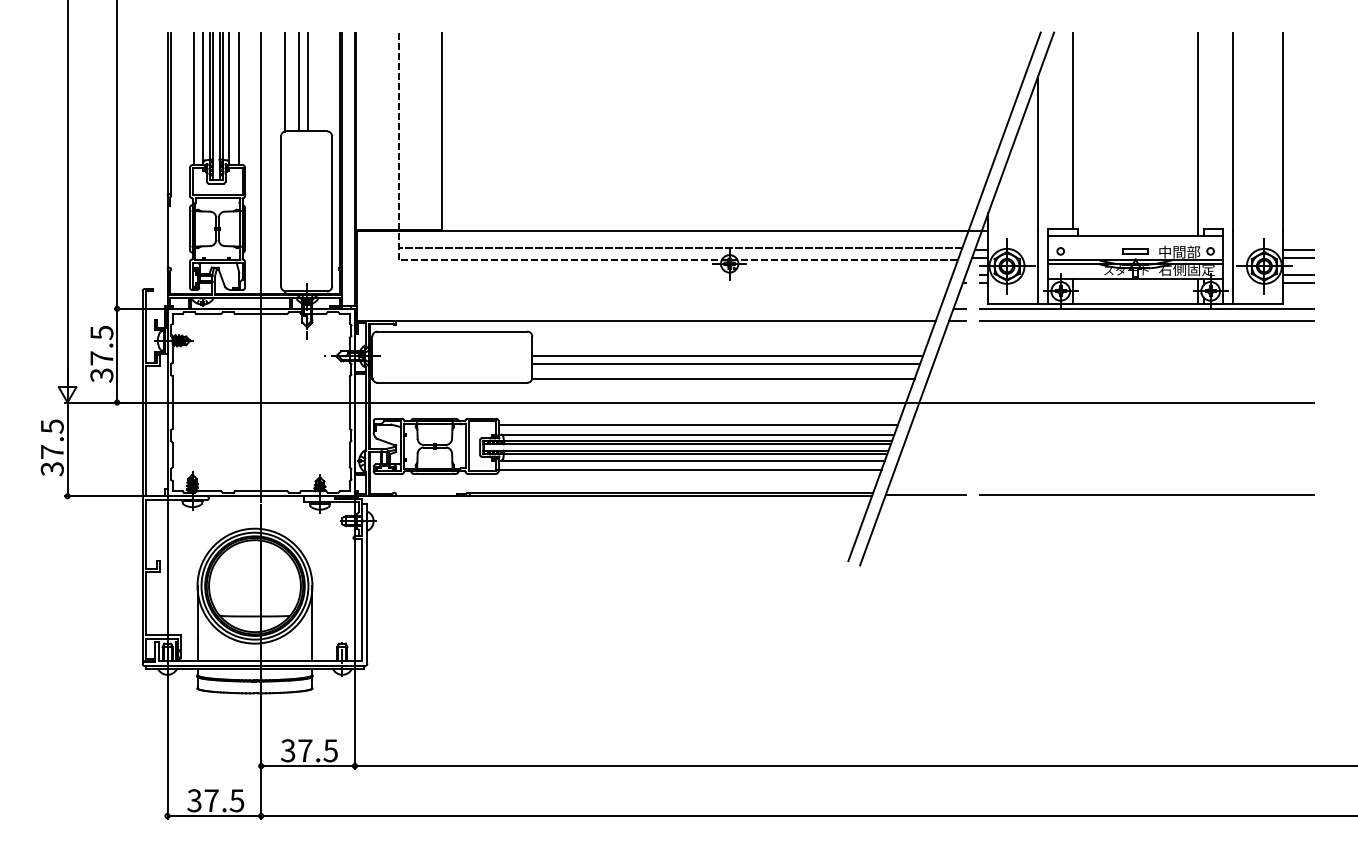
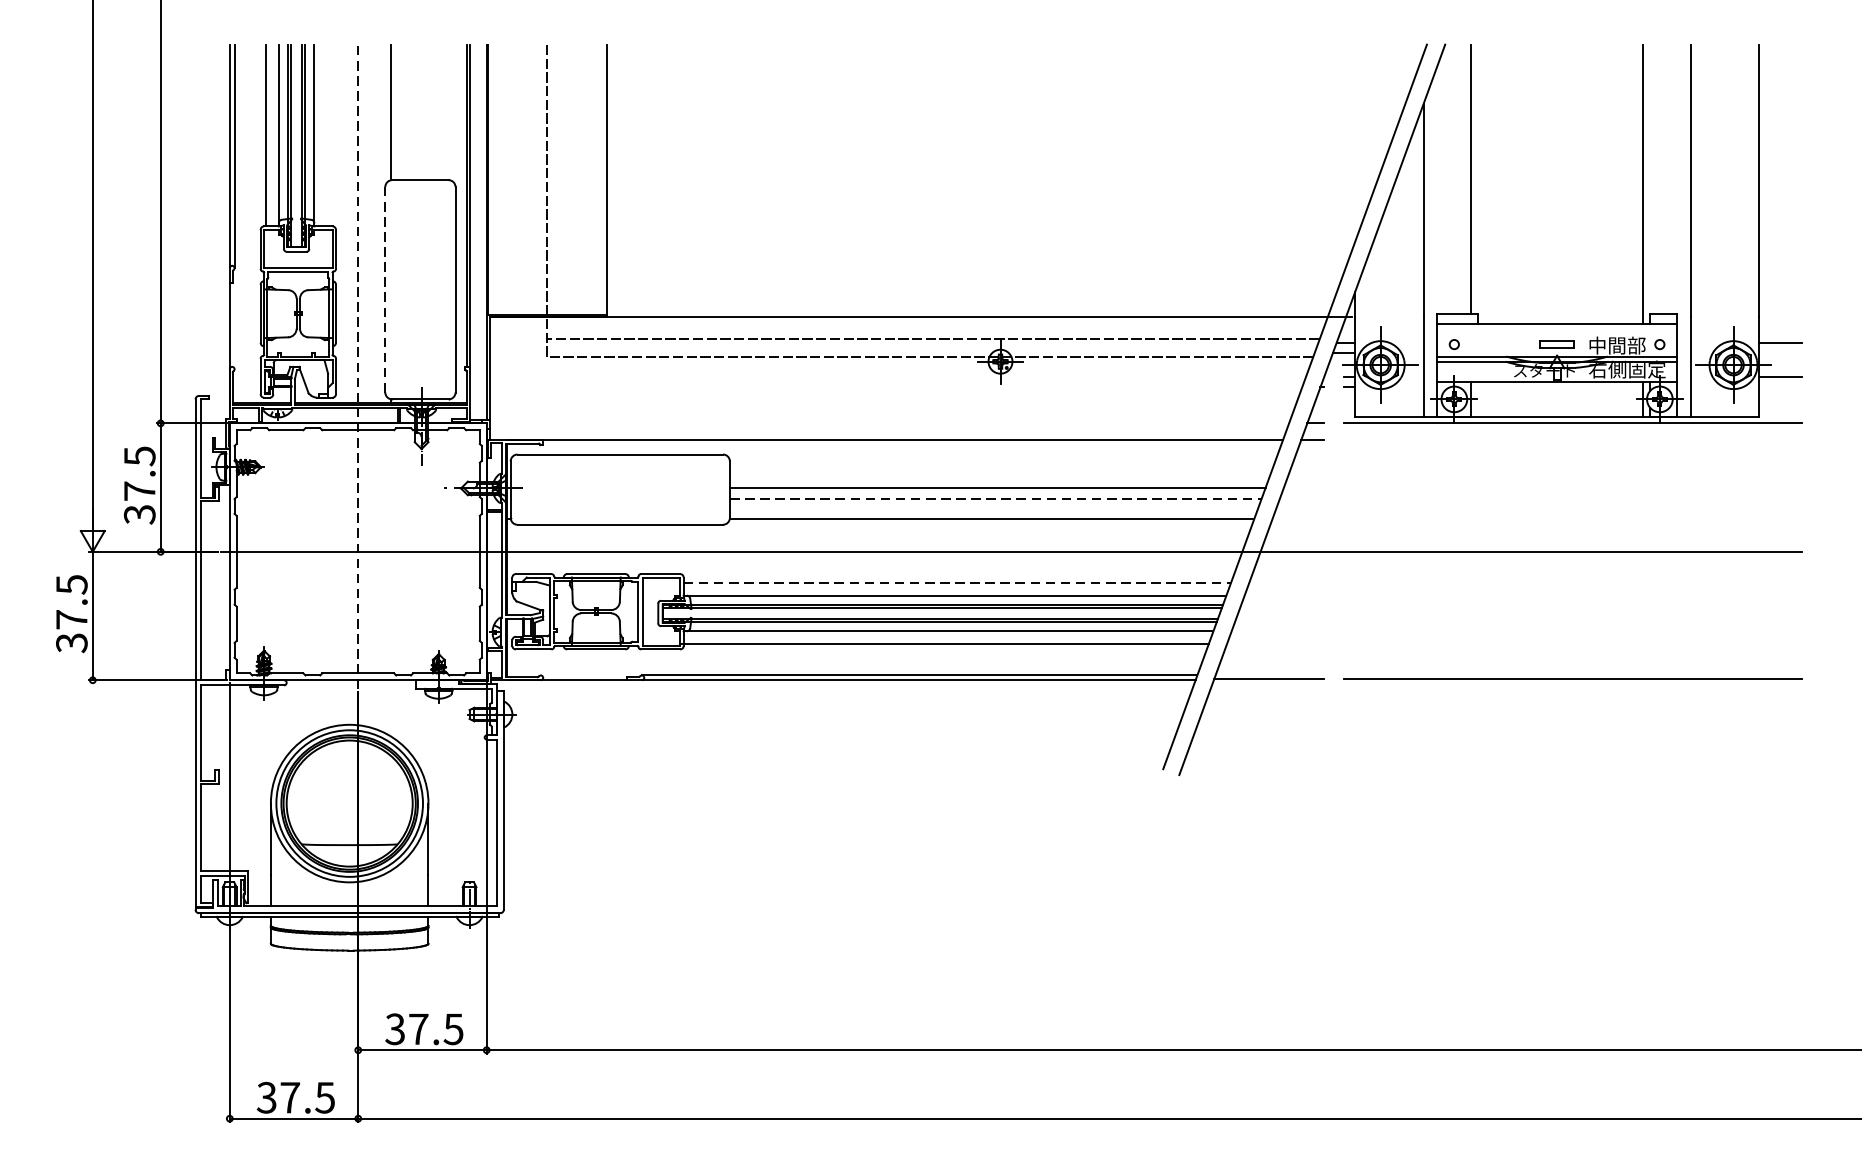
line: (299, 81) -> (410, 111), removed
line: (307, 81) -> (421, 111), removed
line: (238, 98) -> (327, 134), removed
line: (280, 211) -> (384, 289), solid -> dashed
line: (1298, 257) -> (1780, 352), removed
line: (261, 267) -> (358, 366), solid -> dashed
line: (1298, 282) -> (1780, 387), removed
line: (1146, 320) -> (1571, 439), removed
line: (726, 364) -> (996, 499), solid -> dashed
line: (698, 425) -> (957, 583), solid -> dashed

